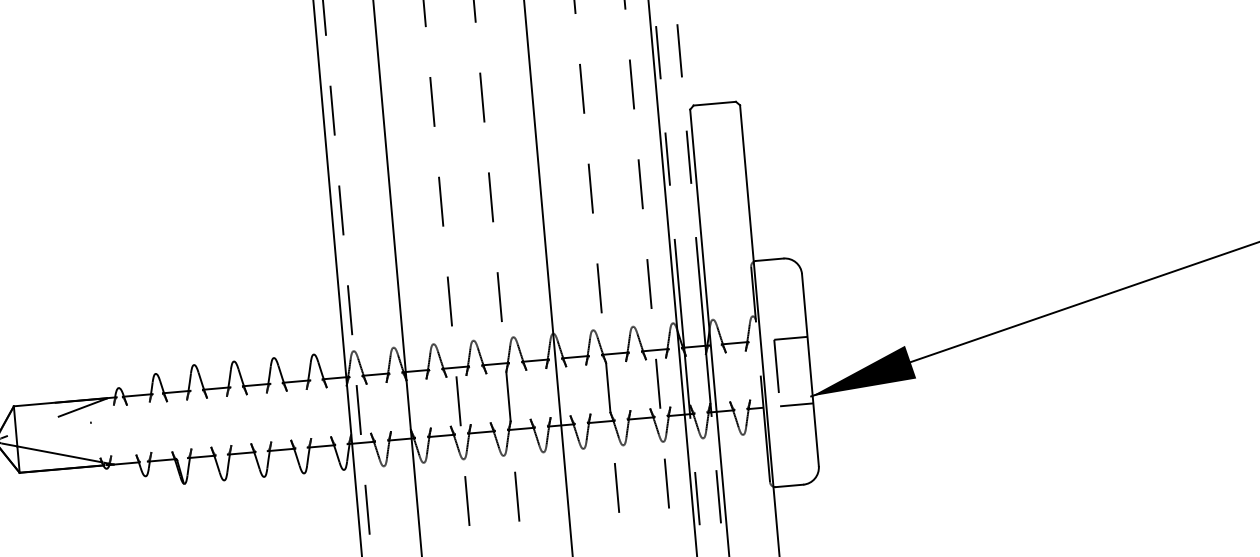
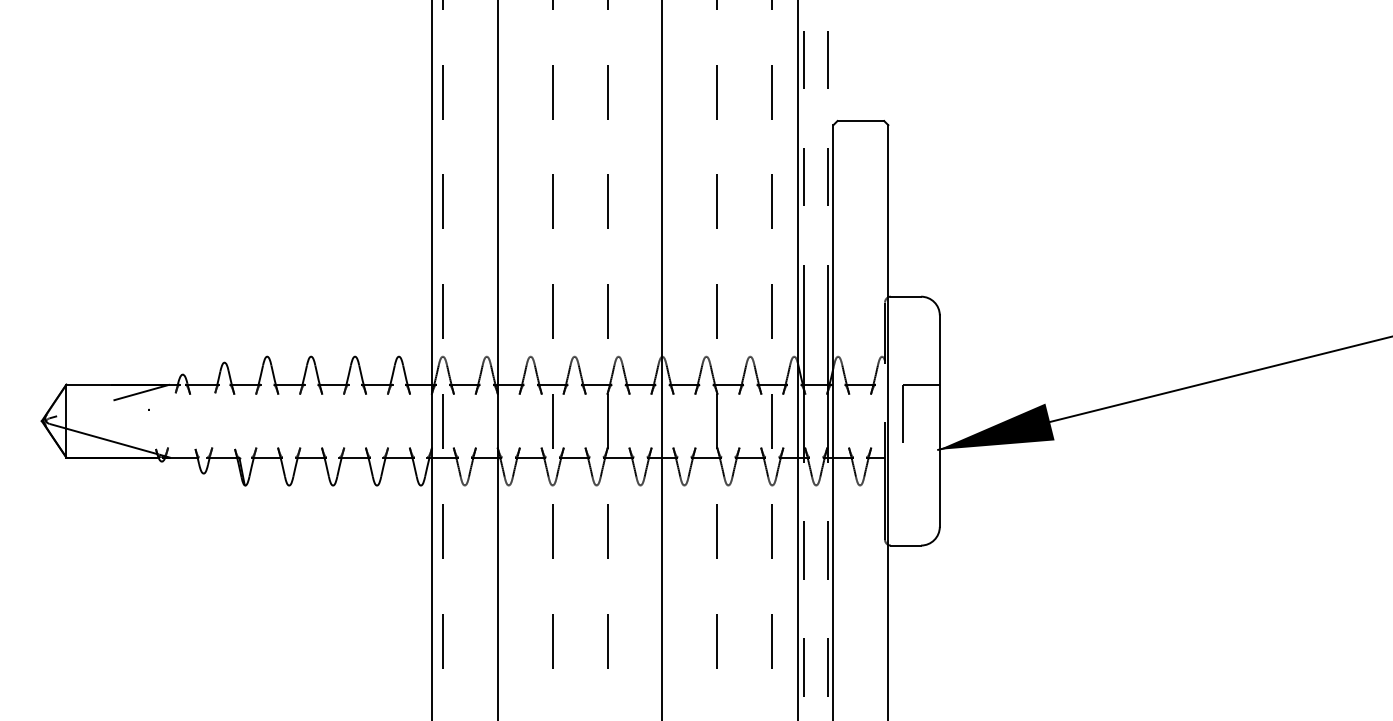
line: (796, 404) -> (921, 457), removed

